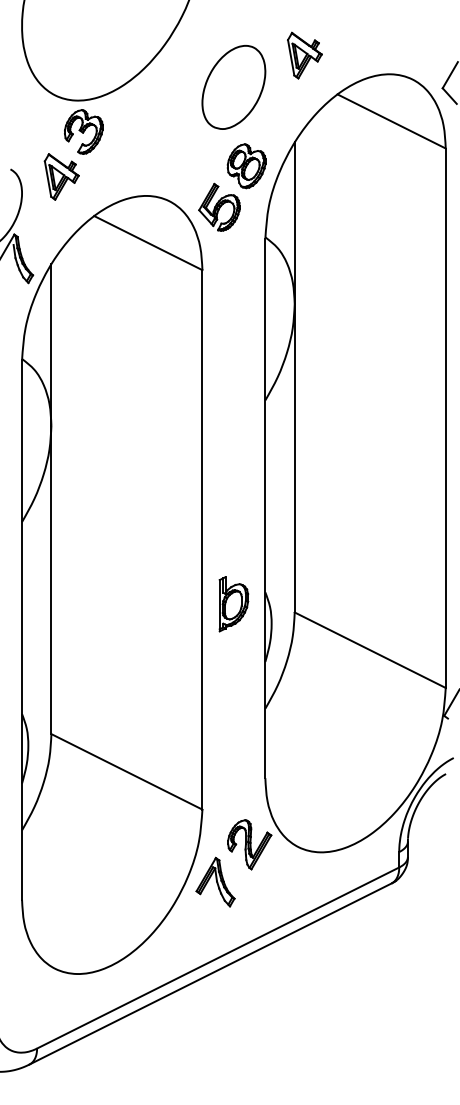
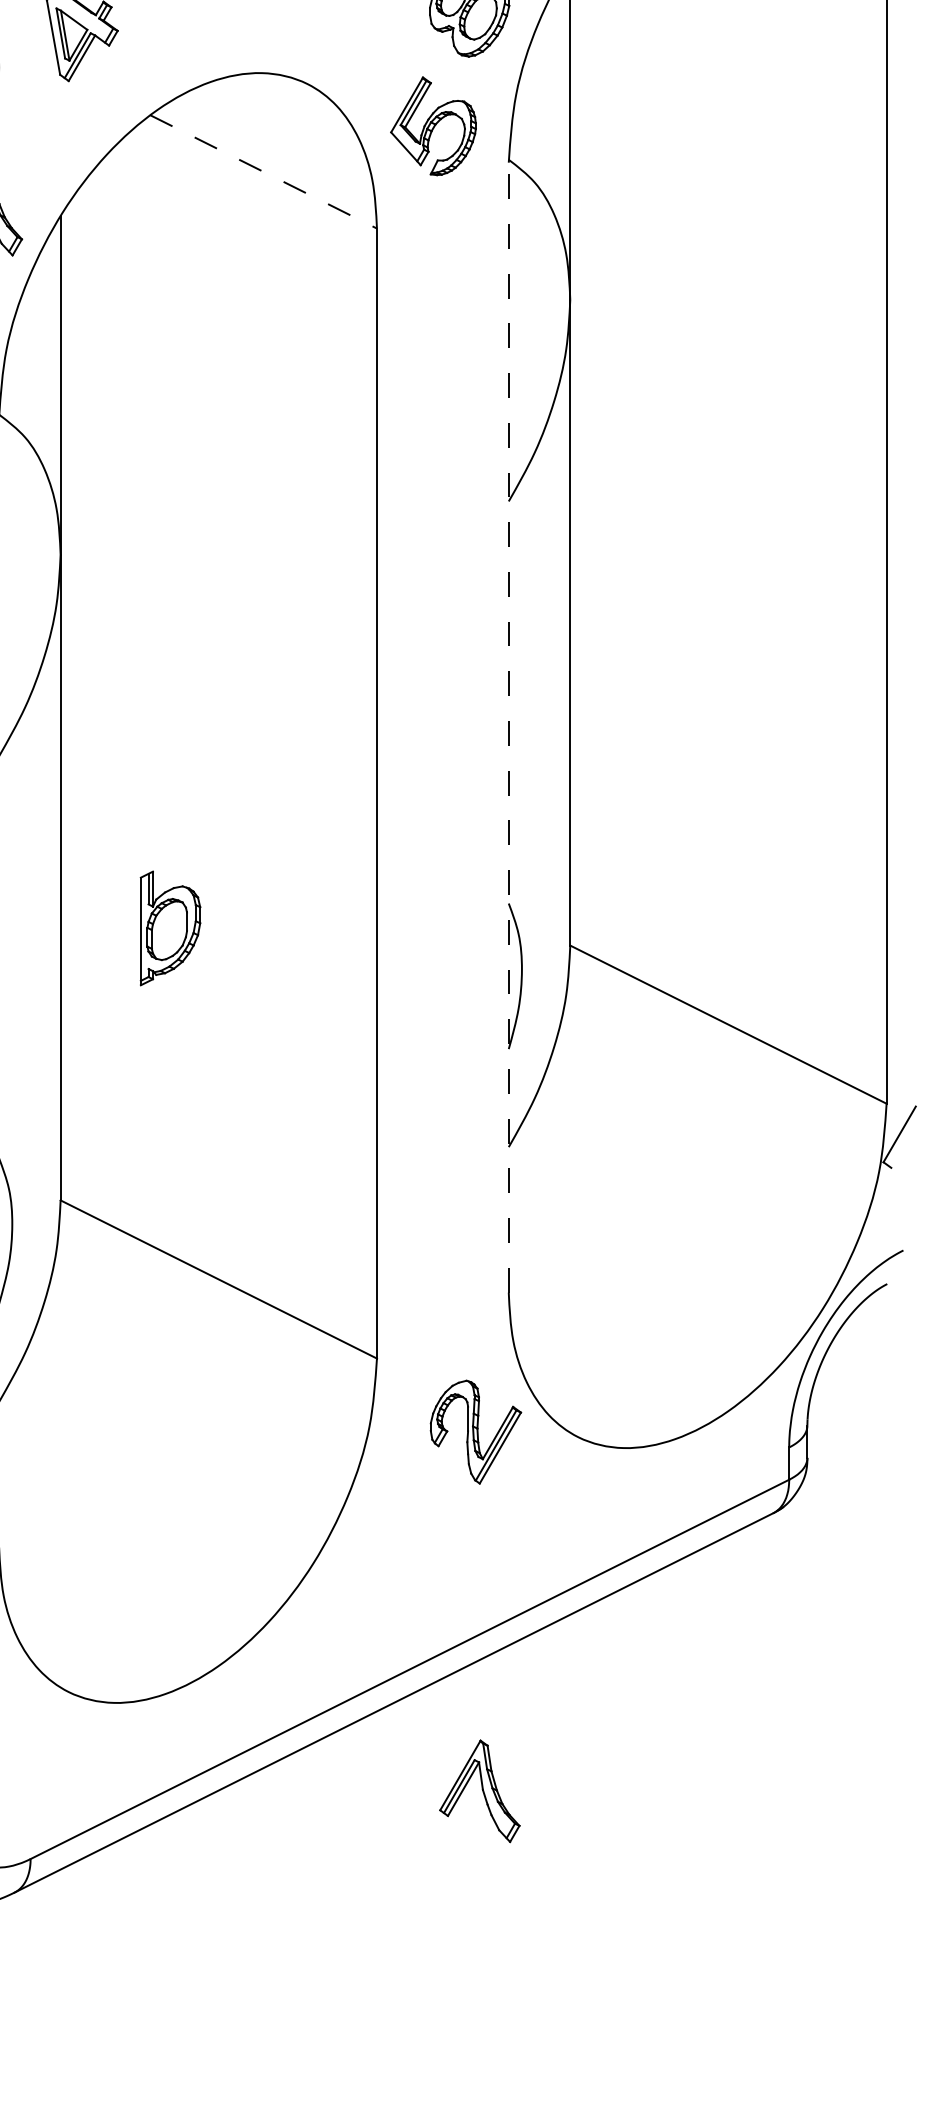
part: (219, 206) -> (433, 124), moved
line: (148, 243) -> (263, 172), solid -> dashed
line: (265, 508) -> (509, 727), solid -> dashed
part: (233, 604) -> (169, 928), moved
part: (215, 881) -> (479, 1789), moved

